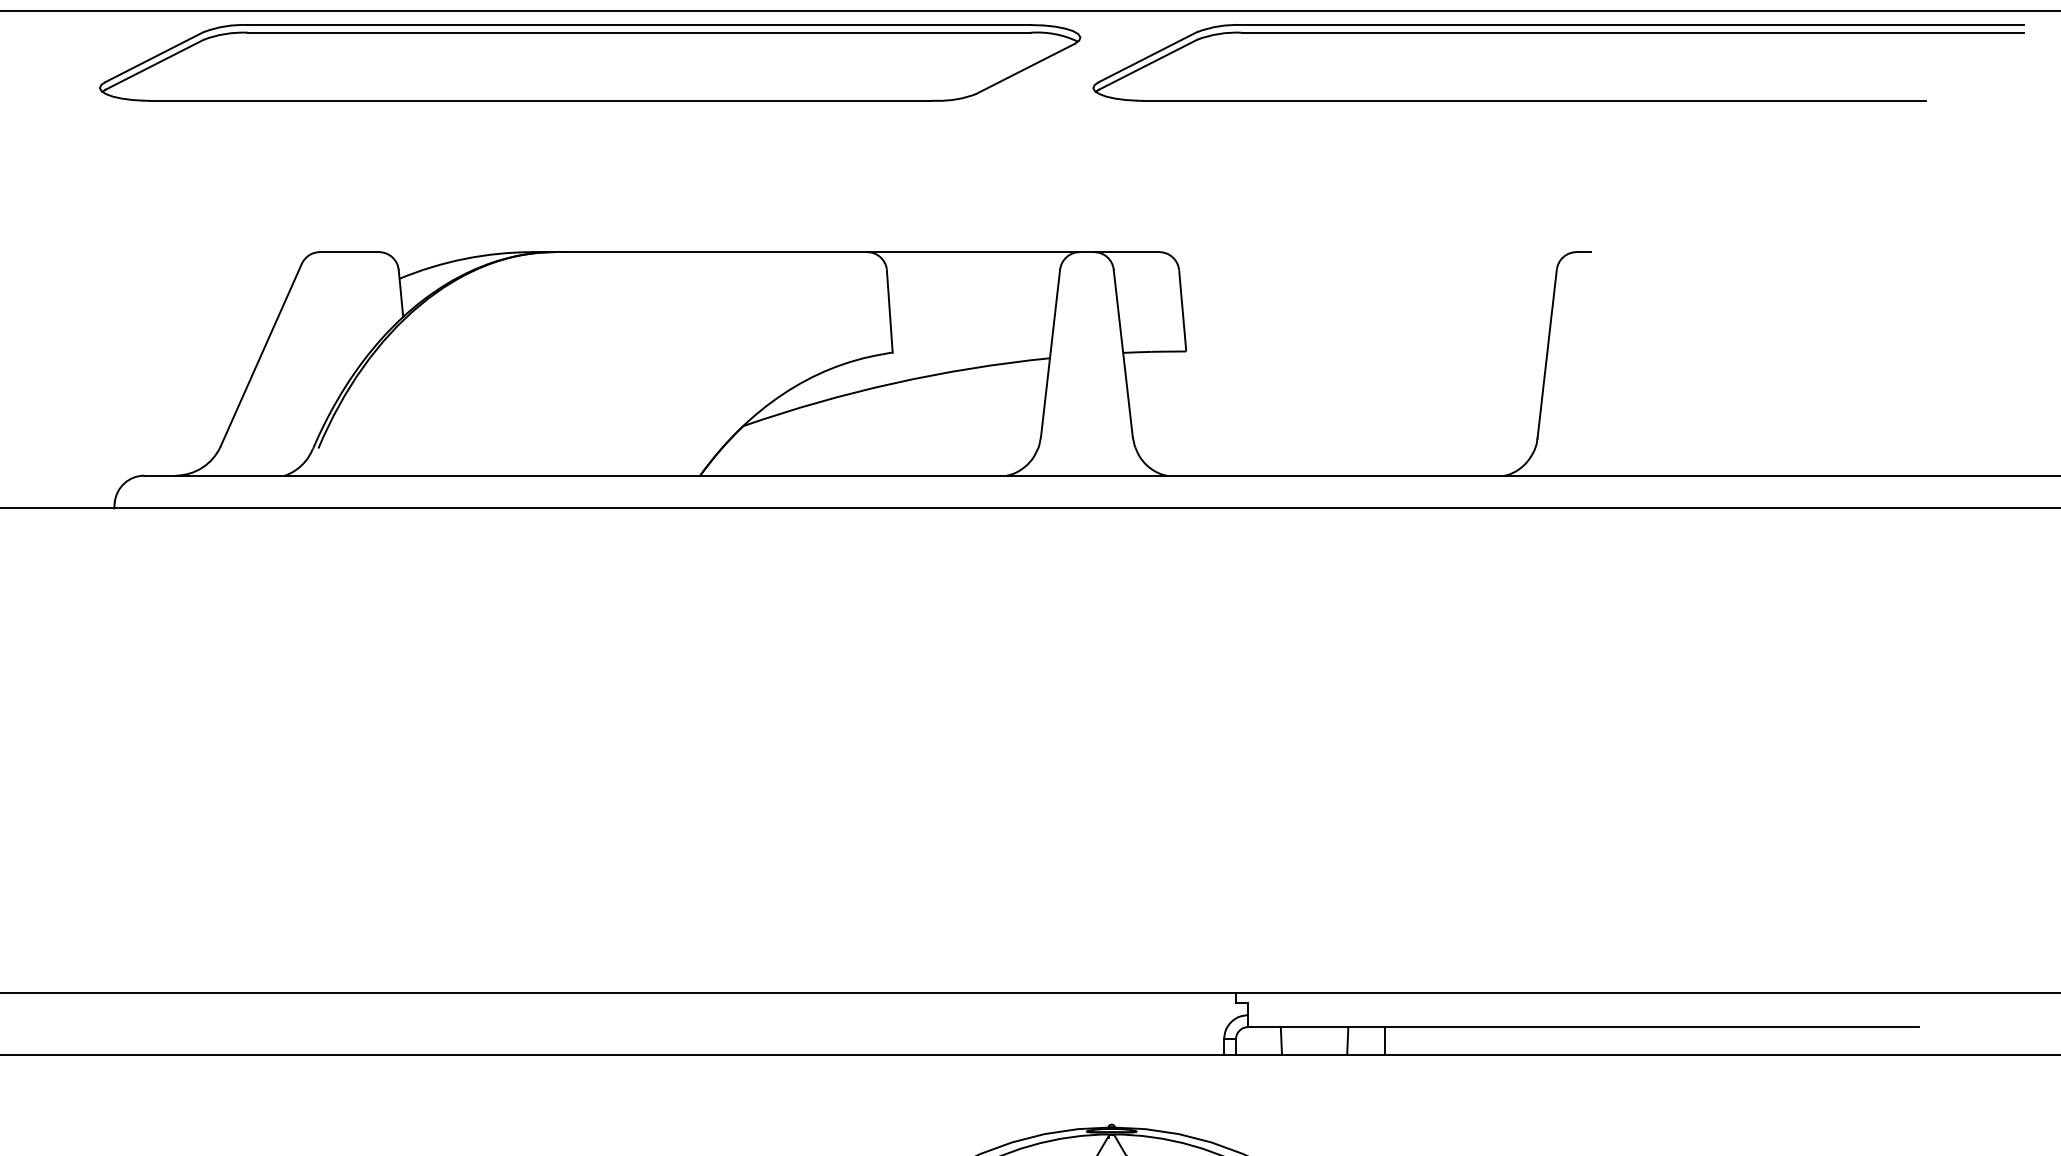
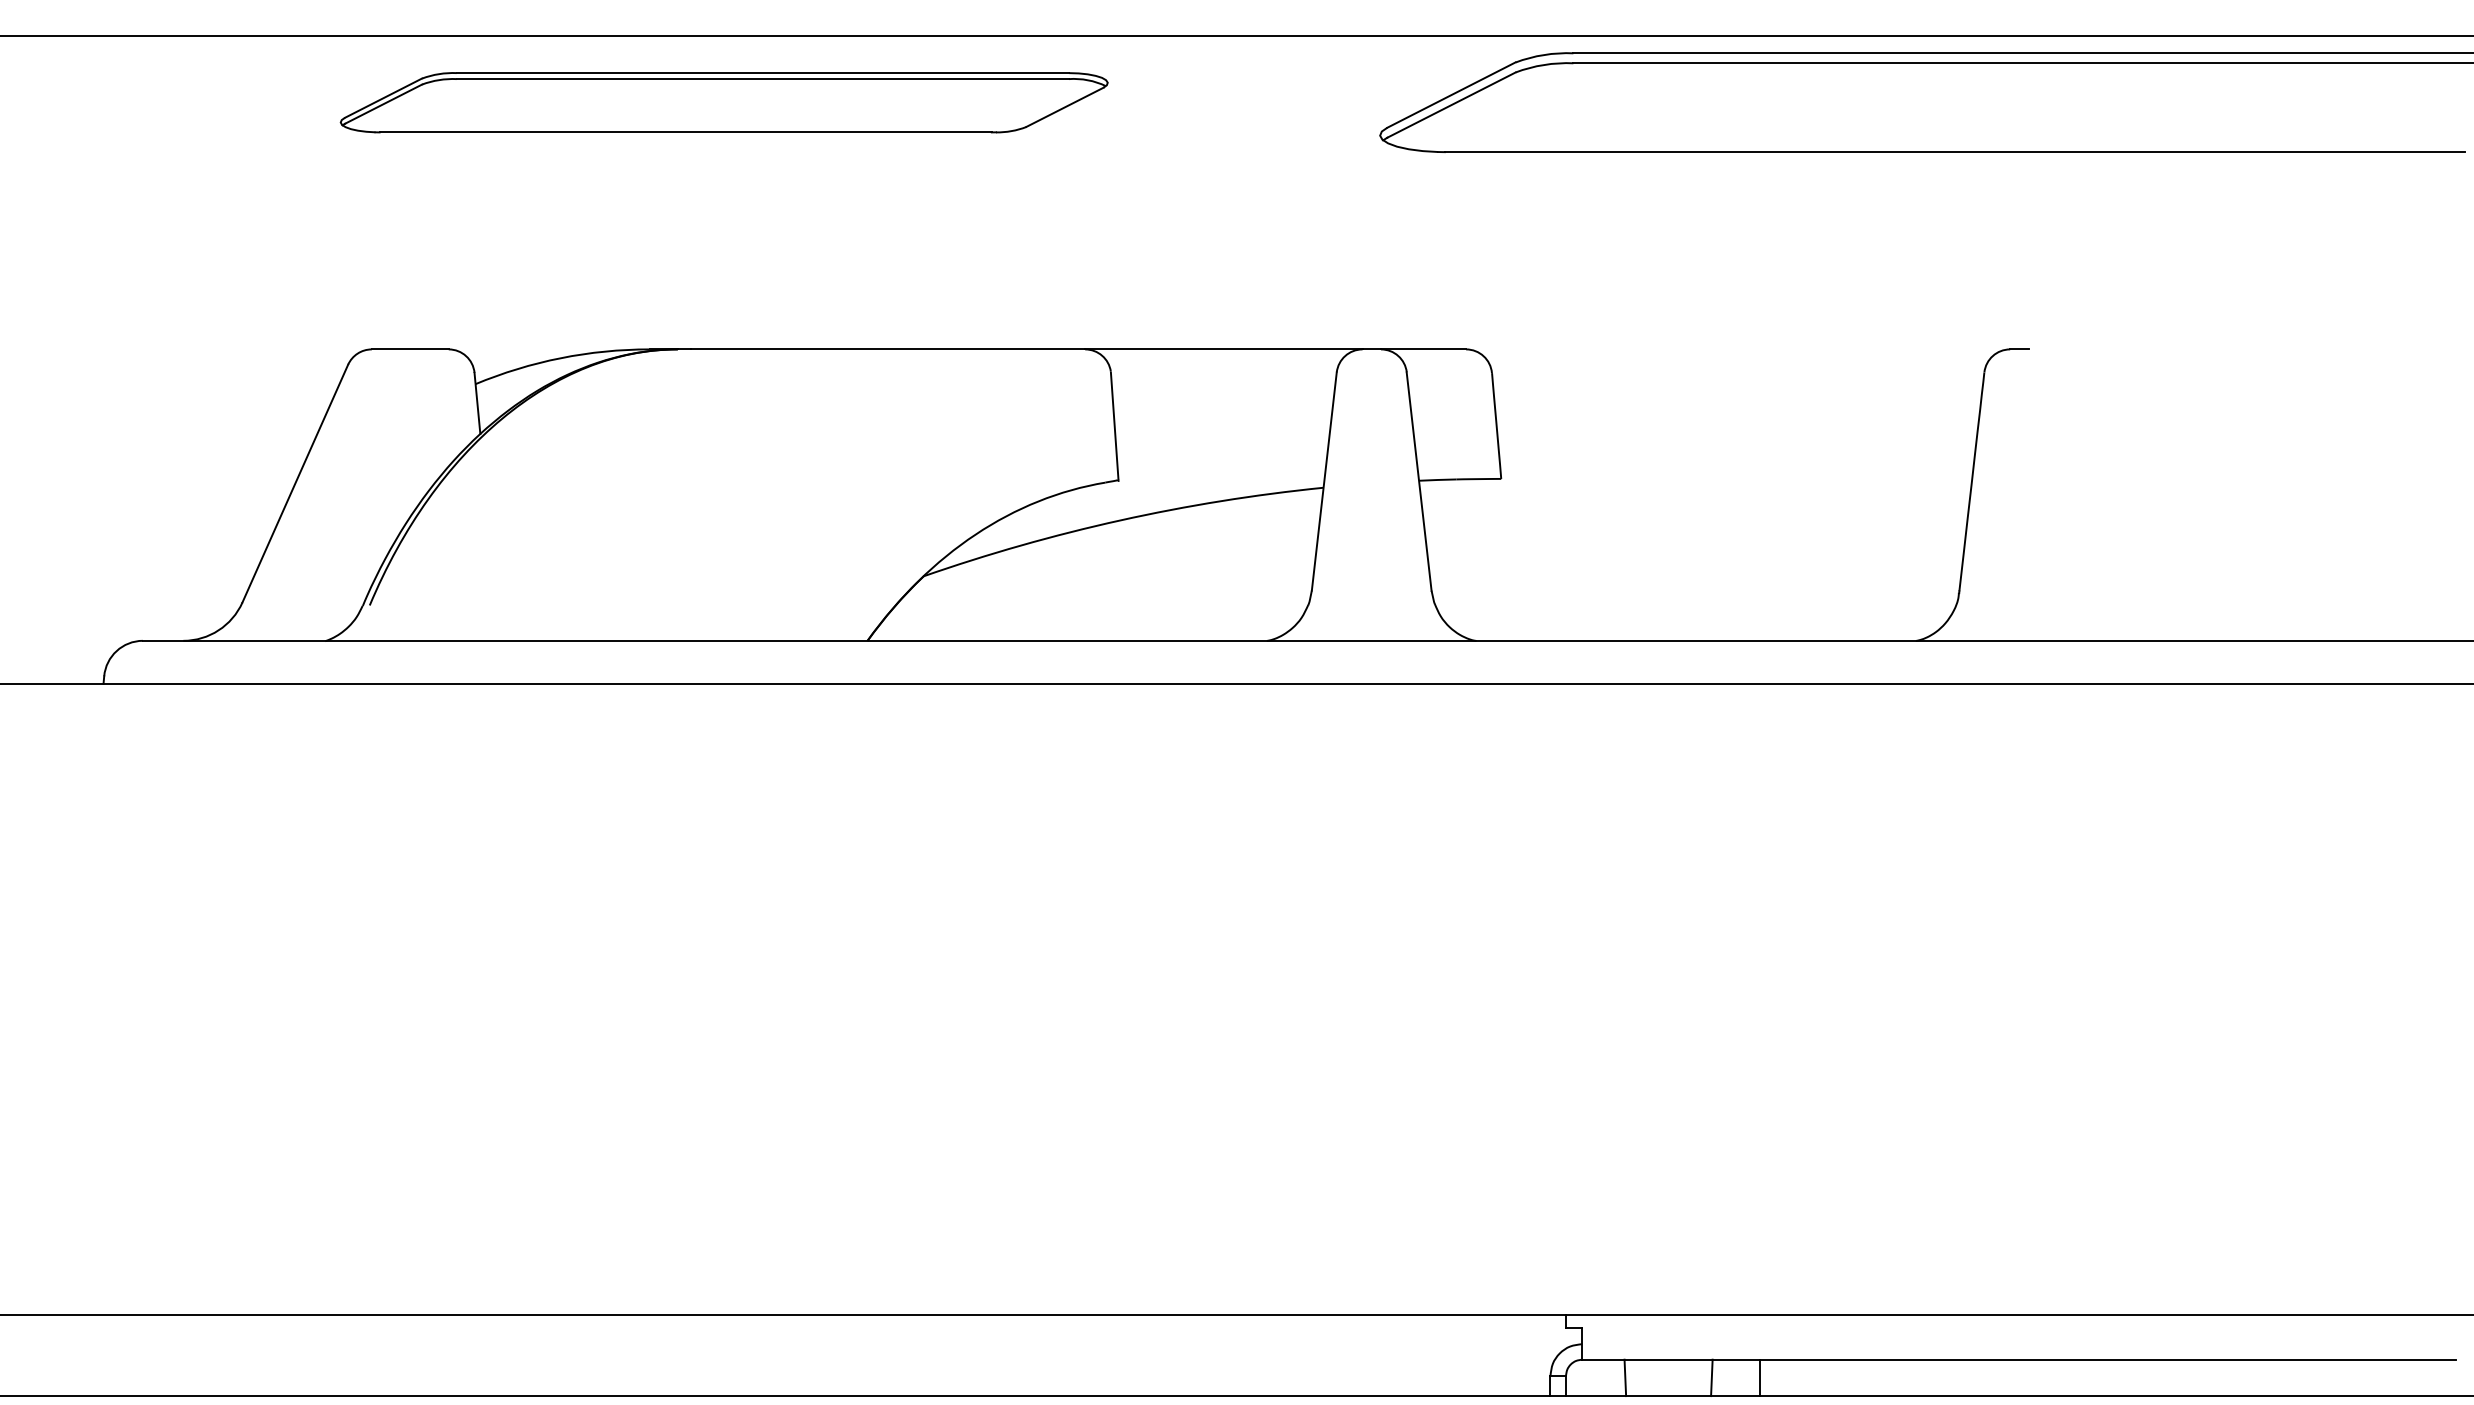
part: (590, 62) -> (724, 102), size x0.6

